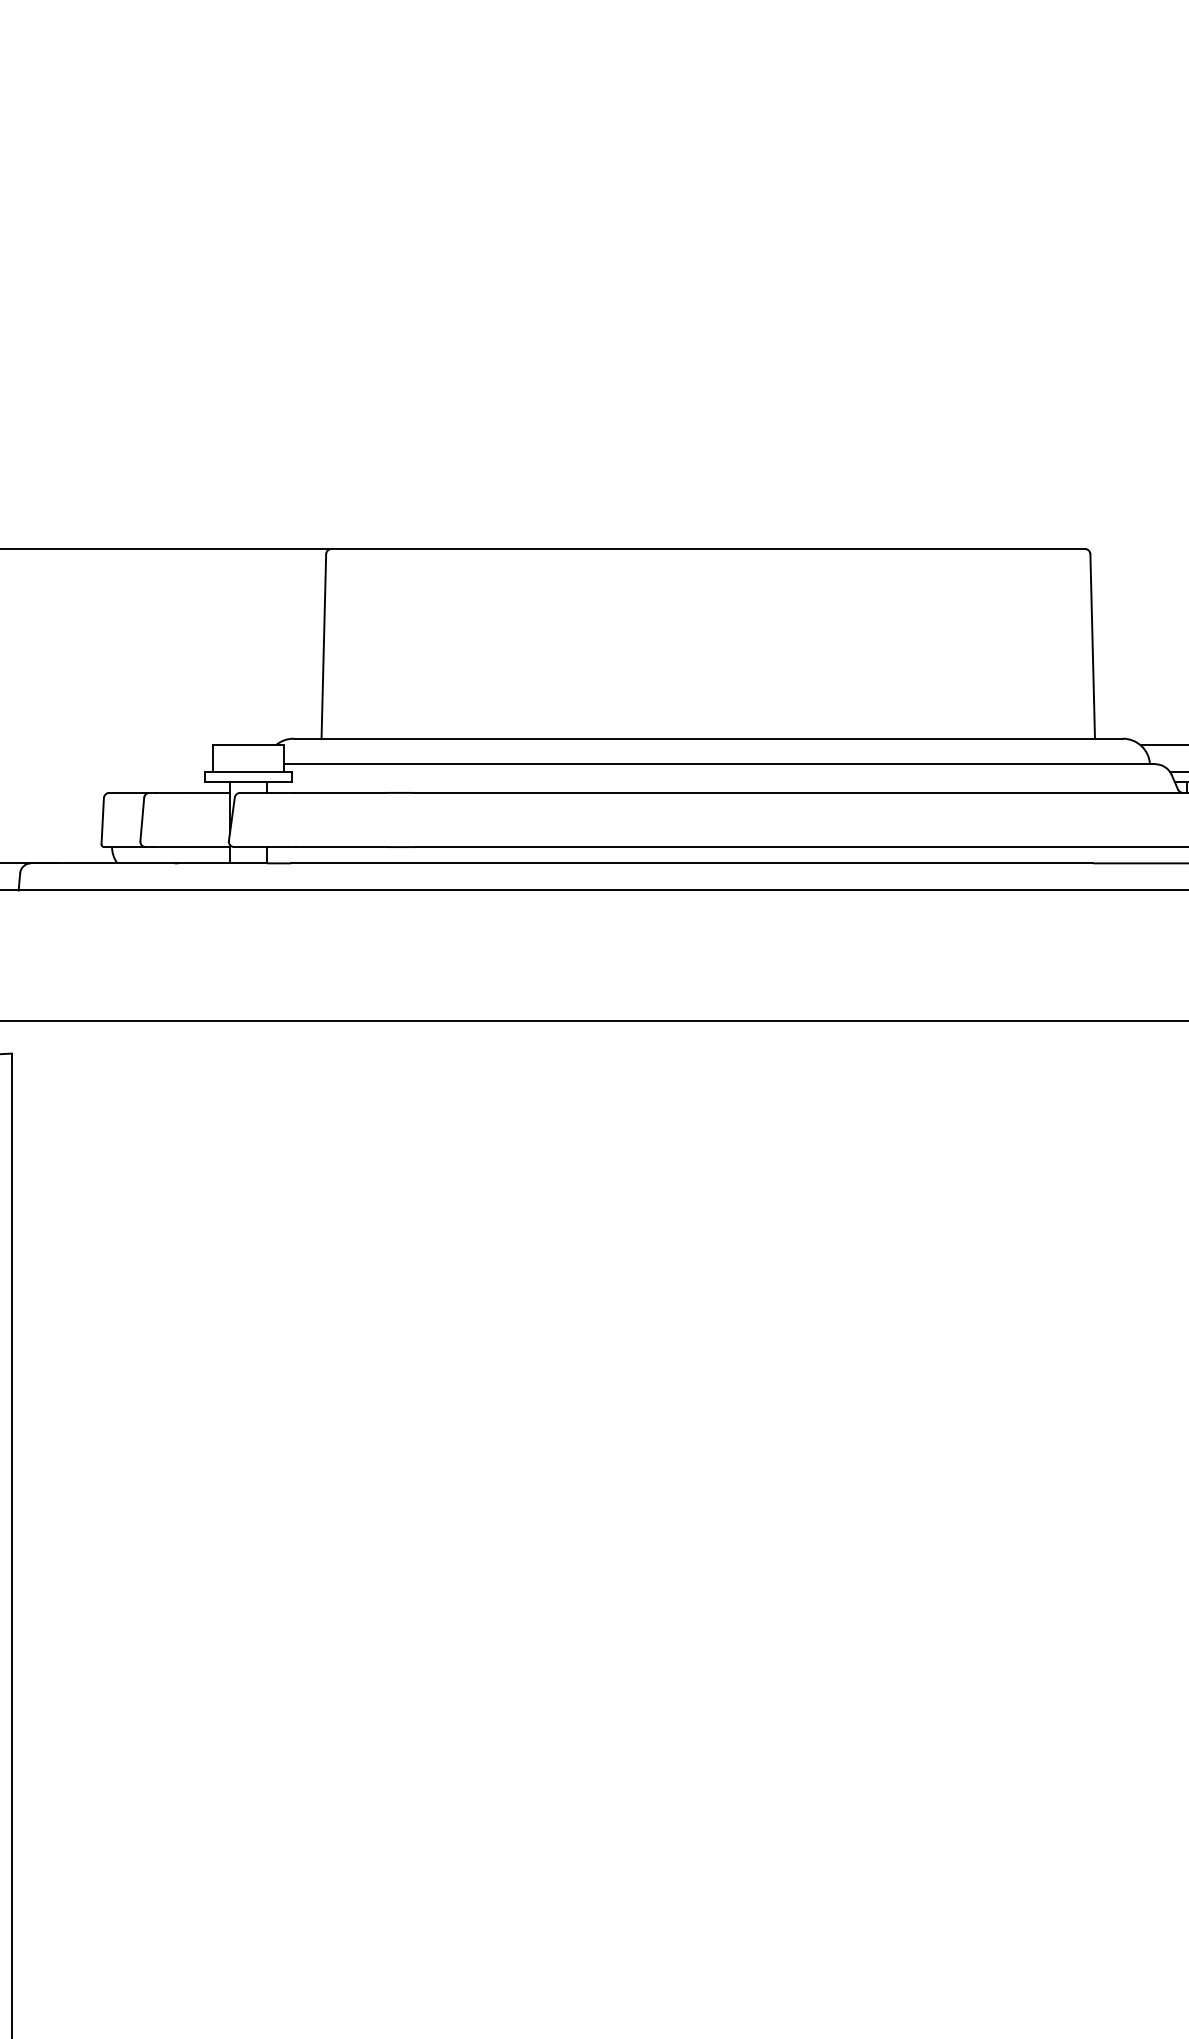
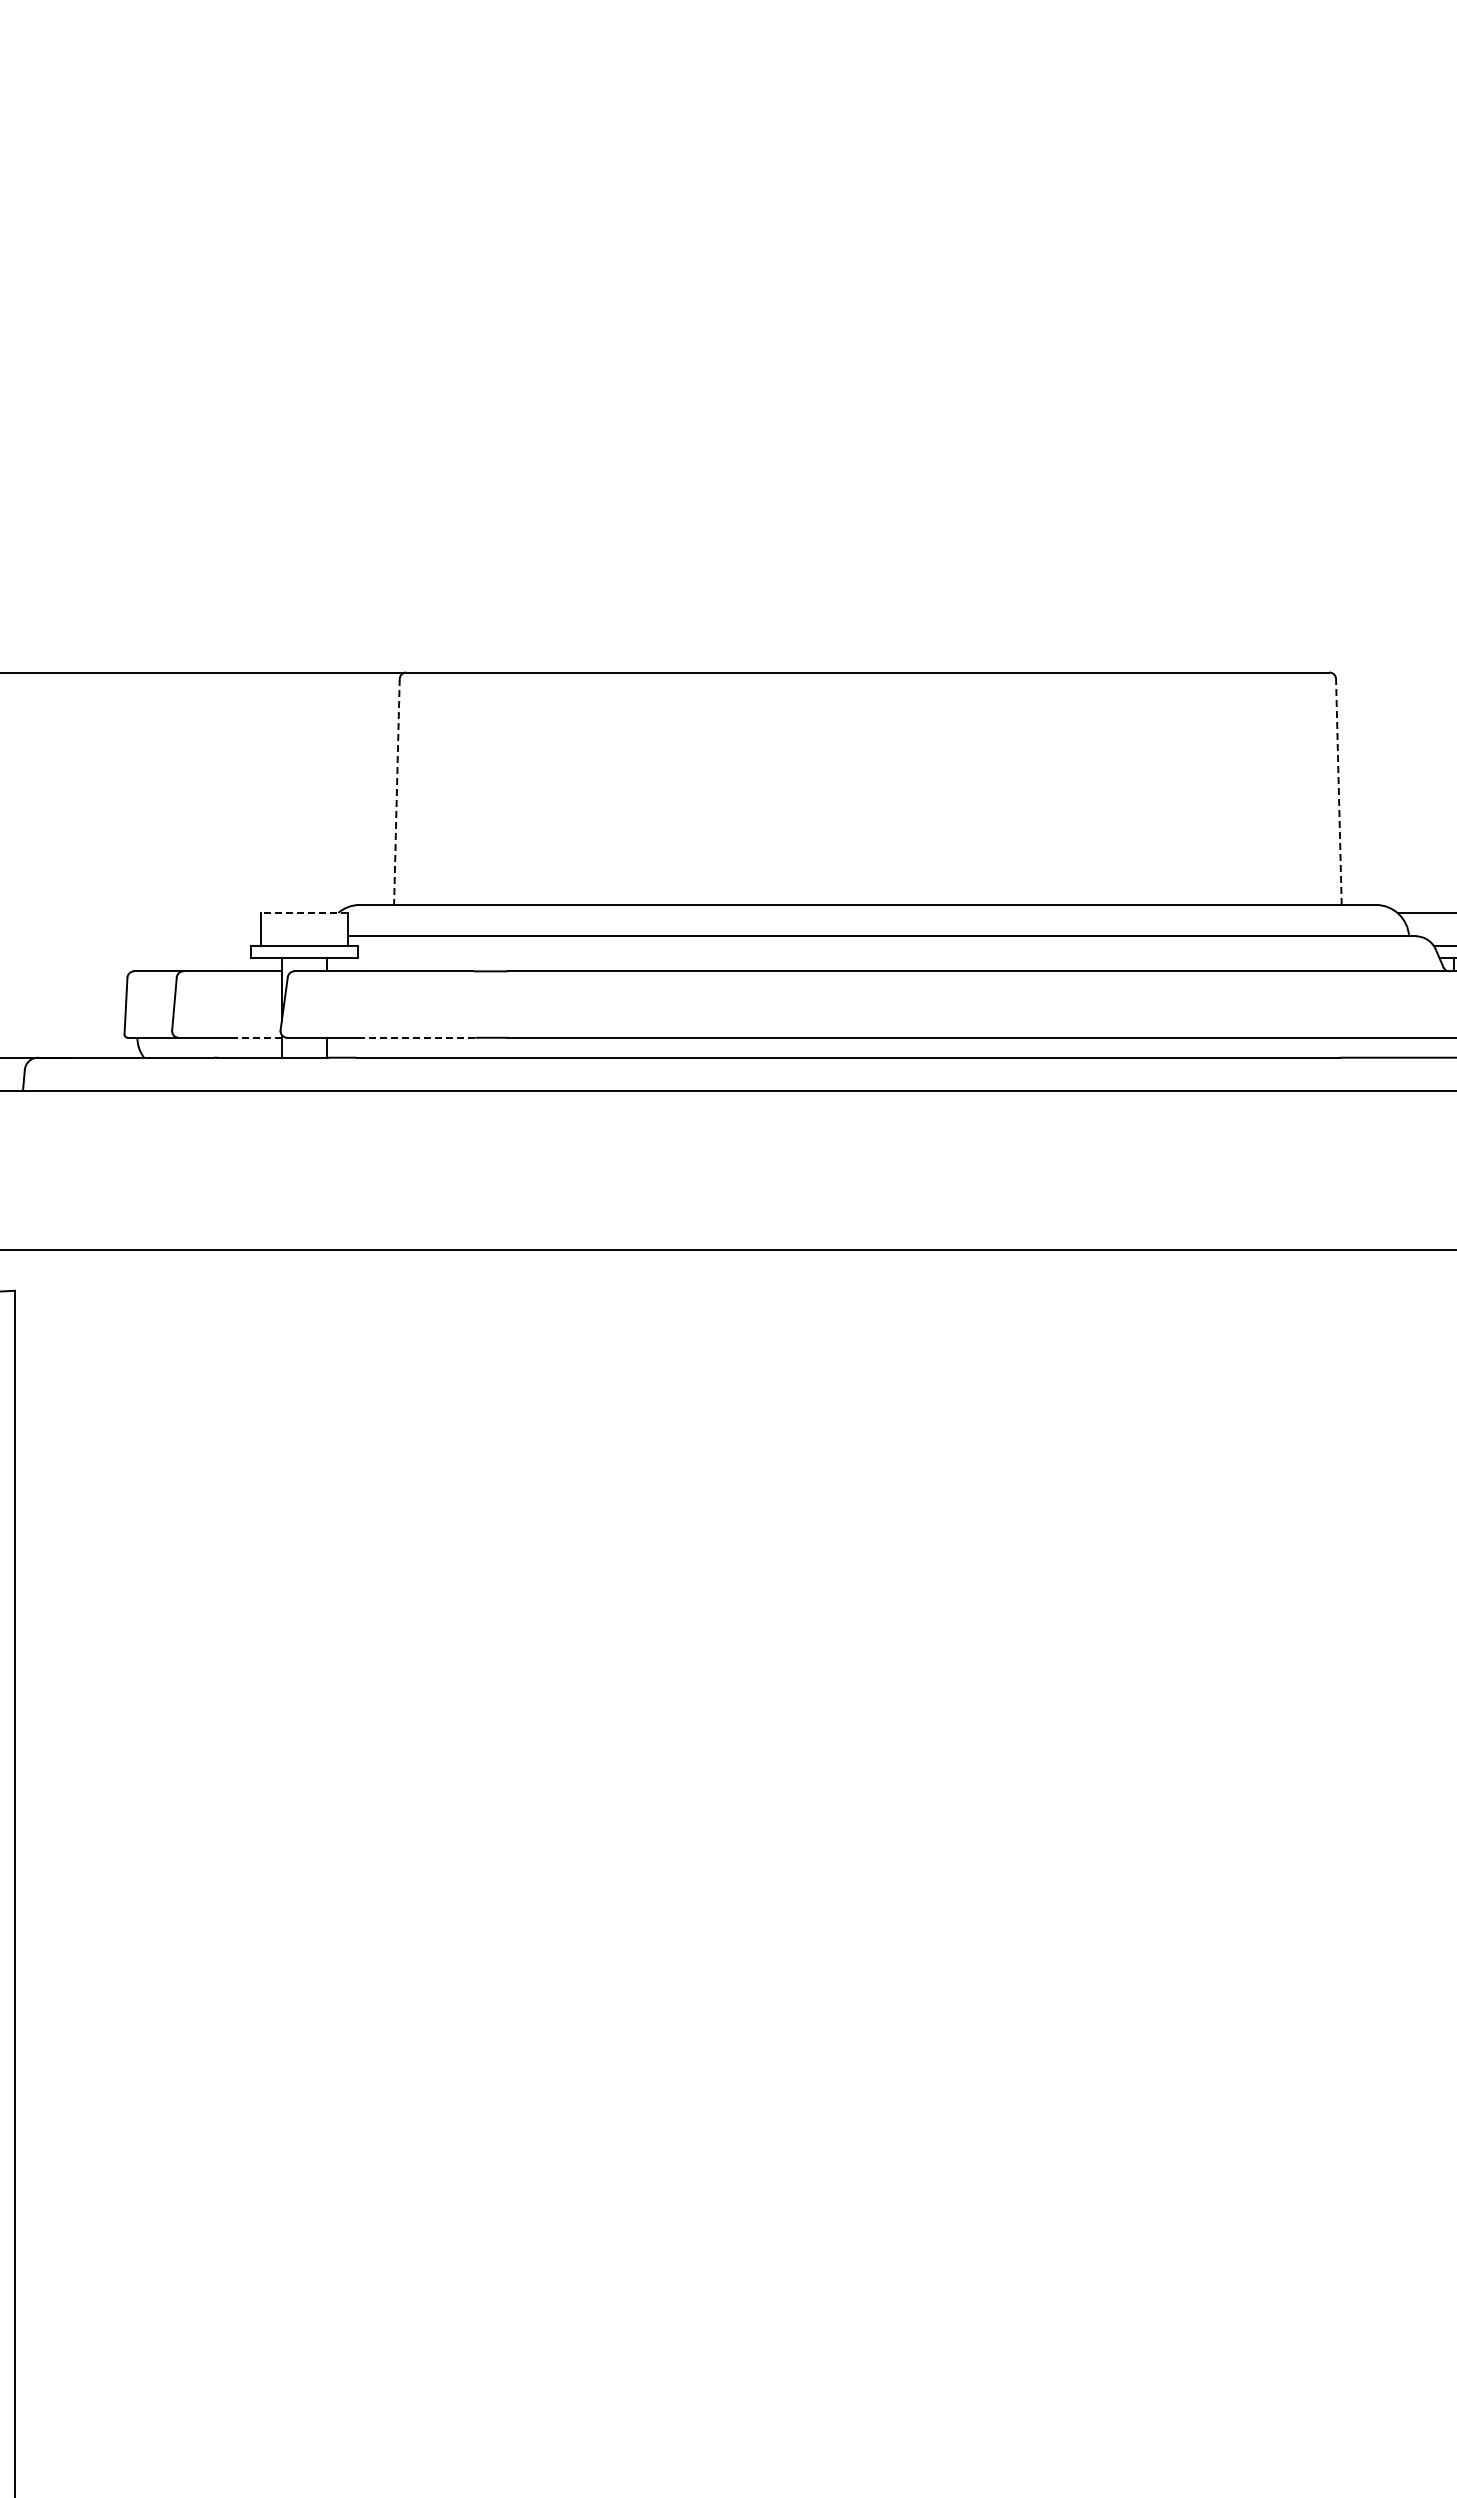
line: (323, 646) -> (396, 792), solid -> dashed
line: (1092, 646) -> (1338, 792), solid -> dashed
line: (247, 744) -> (303, 912), solid -> dashed
line: (208, 846) -> (255, 1037), solid -> dashed
line: (342, 846) -> (419, 1037), solid -> dashed

